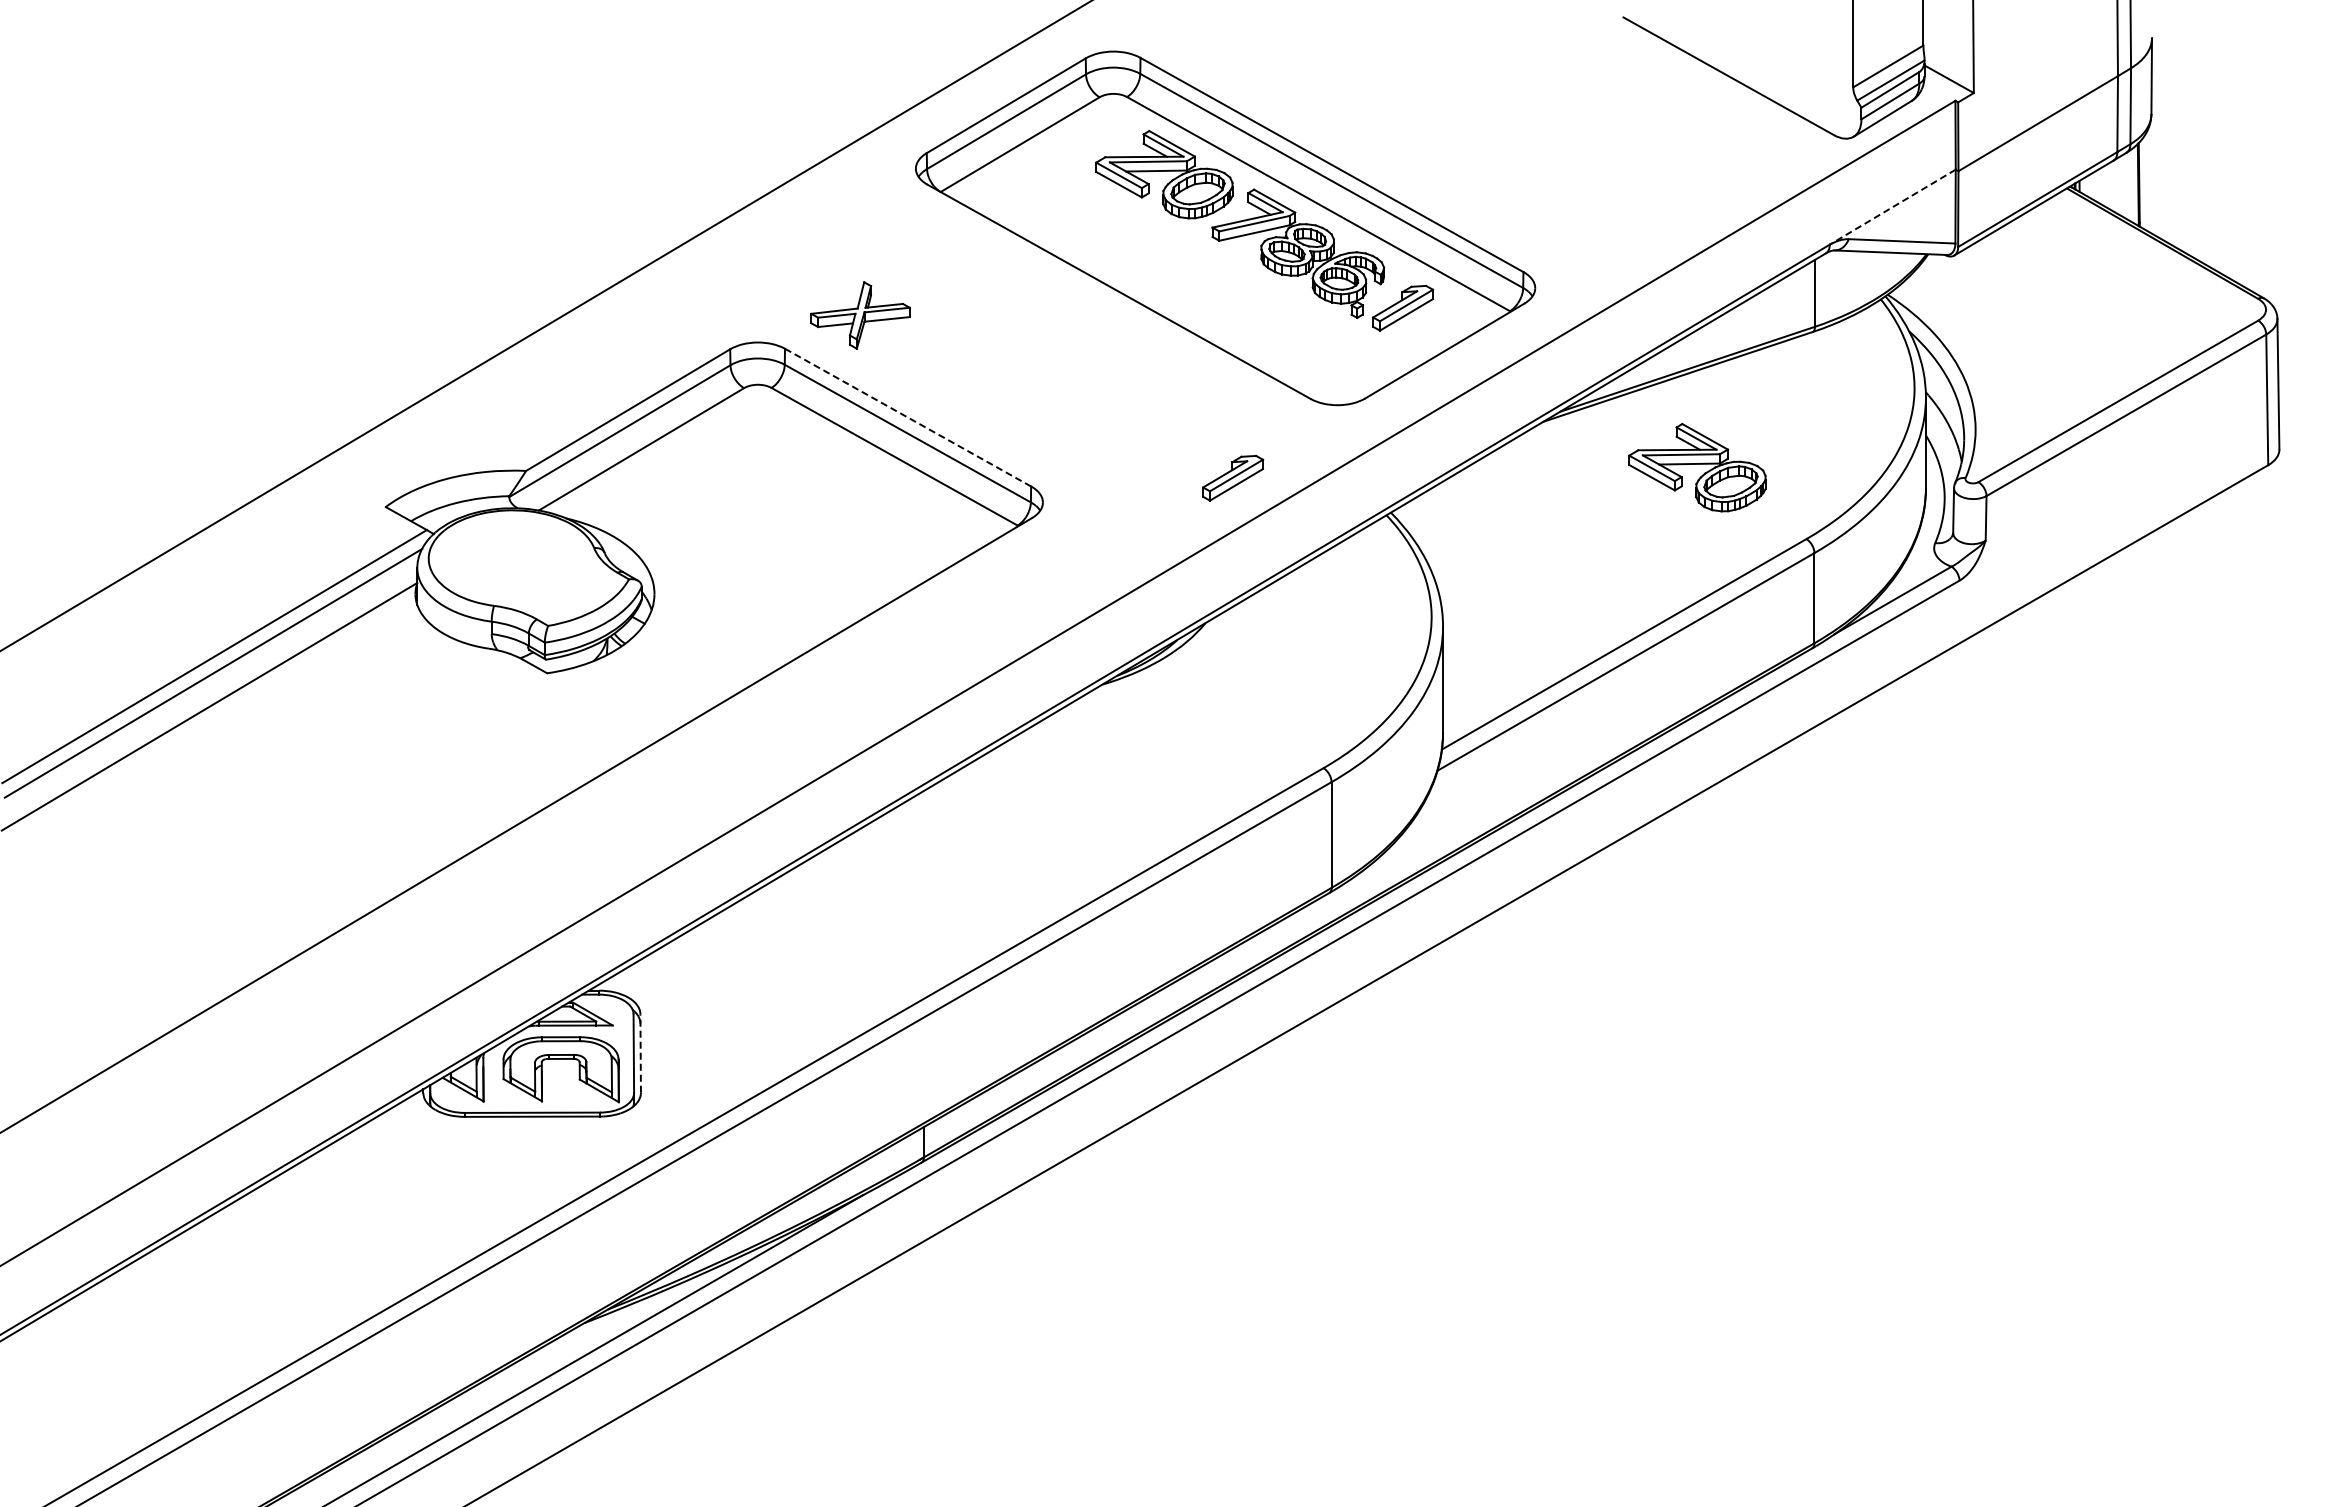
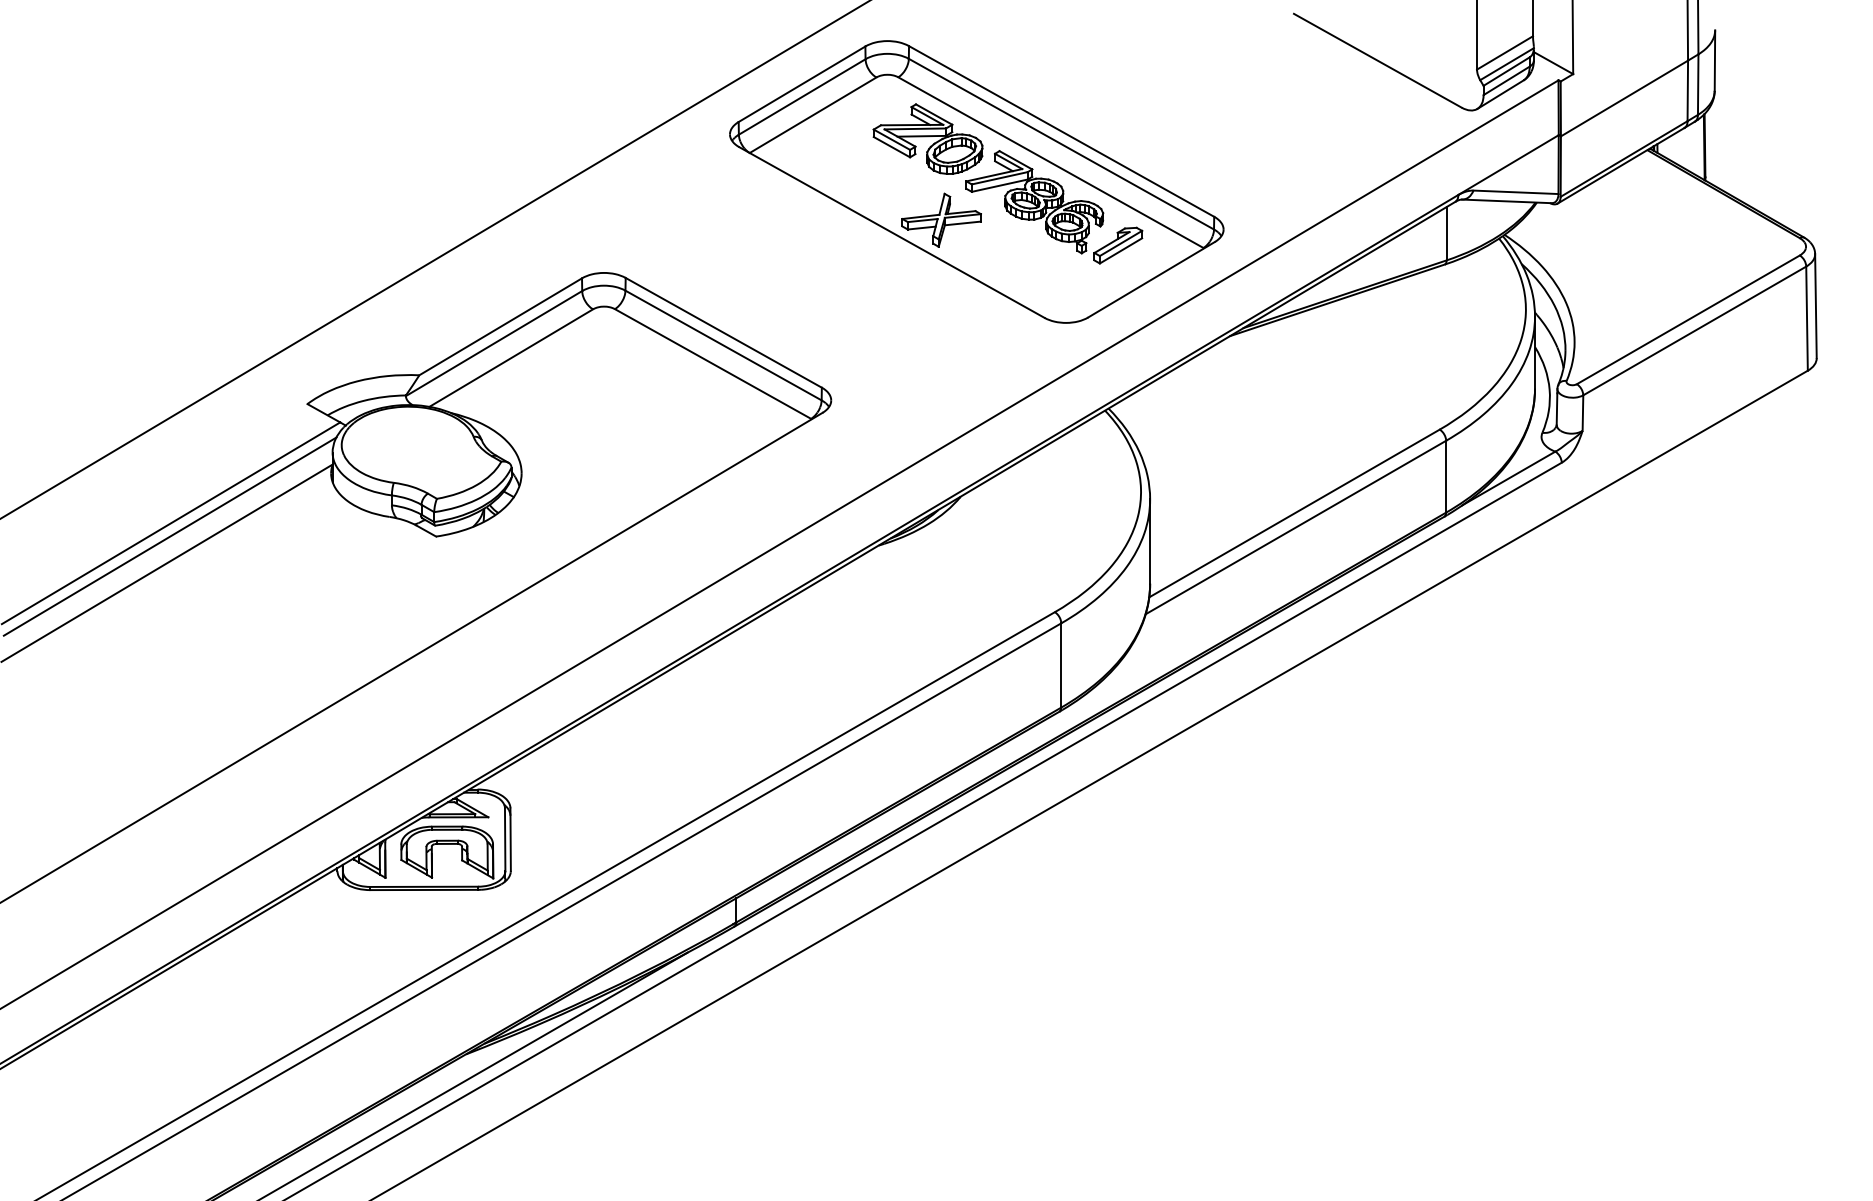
line: (1892, 207) -> (1508, 165), dashed -> solid
part: (860, 315) -> (941, 220), moved
line: (907, 417) -> (723, 332), dashed -> solid
part: (1697, 467) -> (1352, 372), removed
part: (1233, 478) -> (983, 381), removed
line: (640, 1053) -> (510, 839), dashed -> solid

